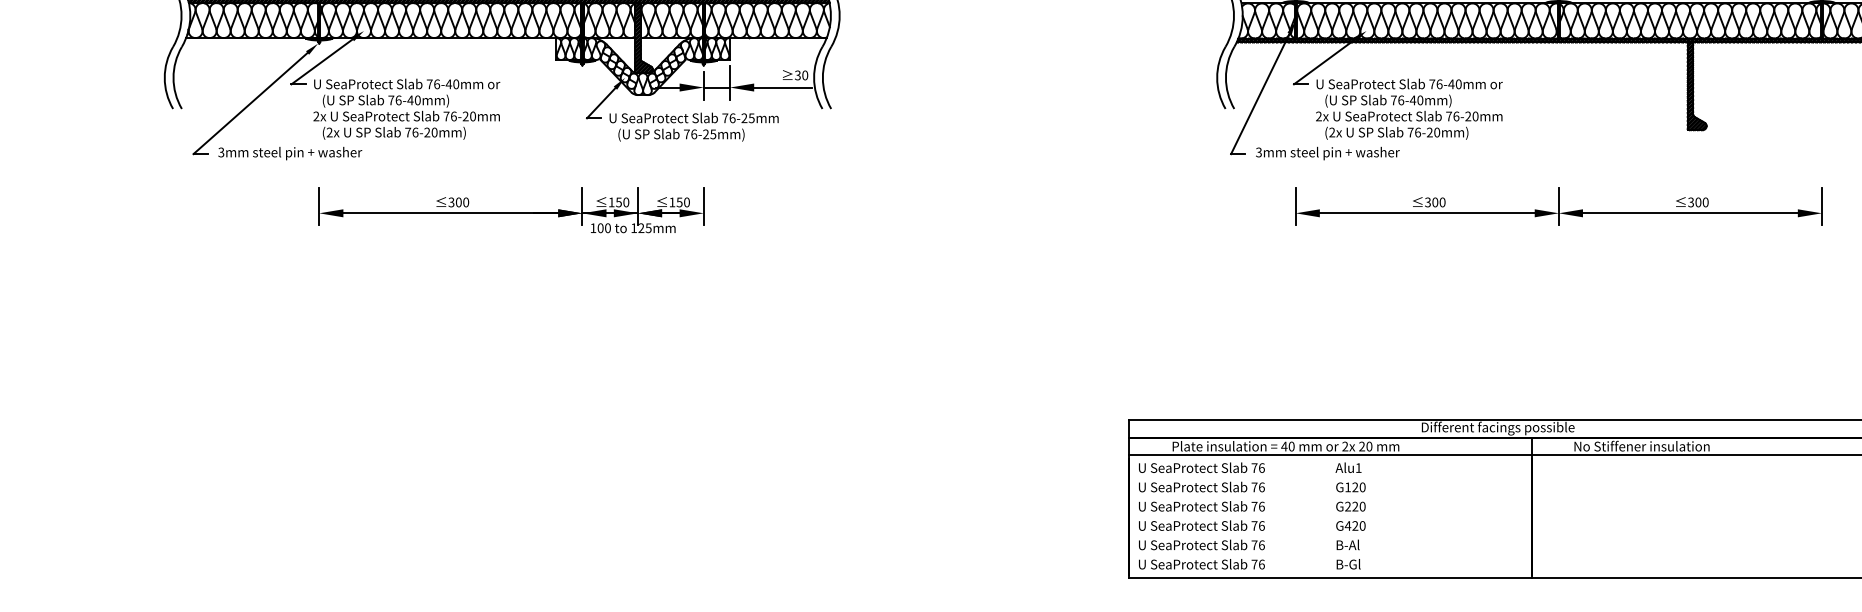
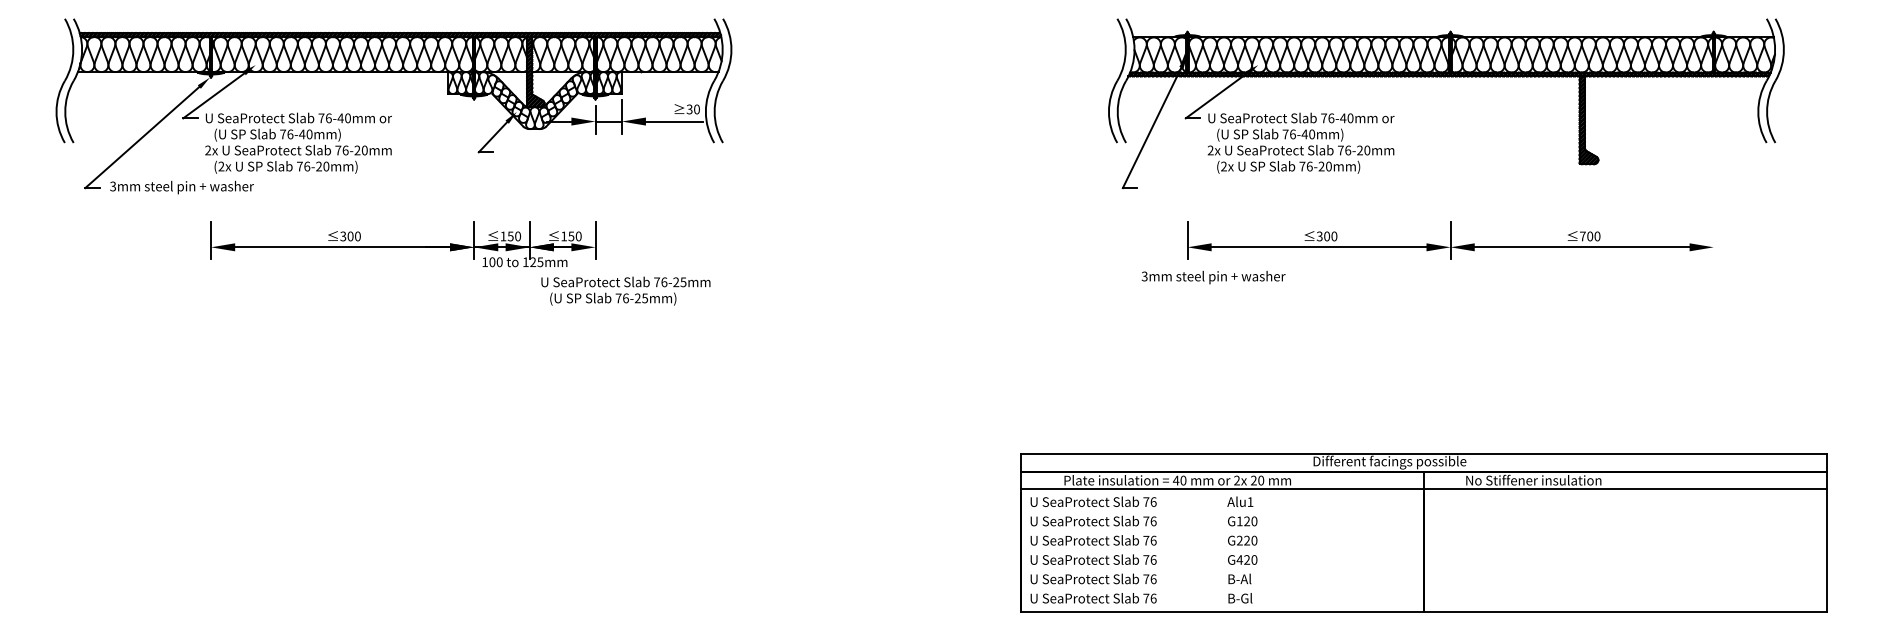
text: (693, 126) -> (625, 290), moved
text: (1327, 153) -> (1213, 277), moved
text: (1690, 202) -> (1582, 236), 300 -> 700
line: (1821, 206) -> (1713, 240), removed

